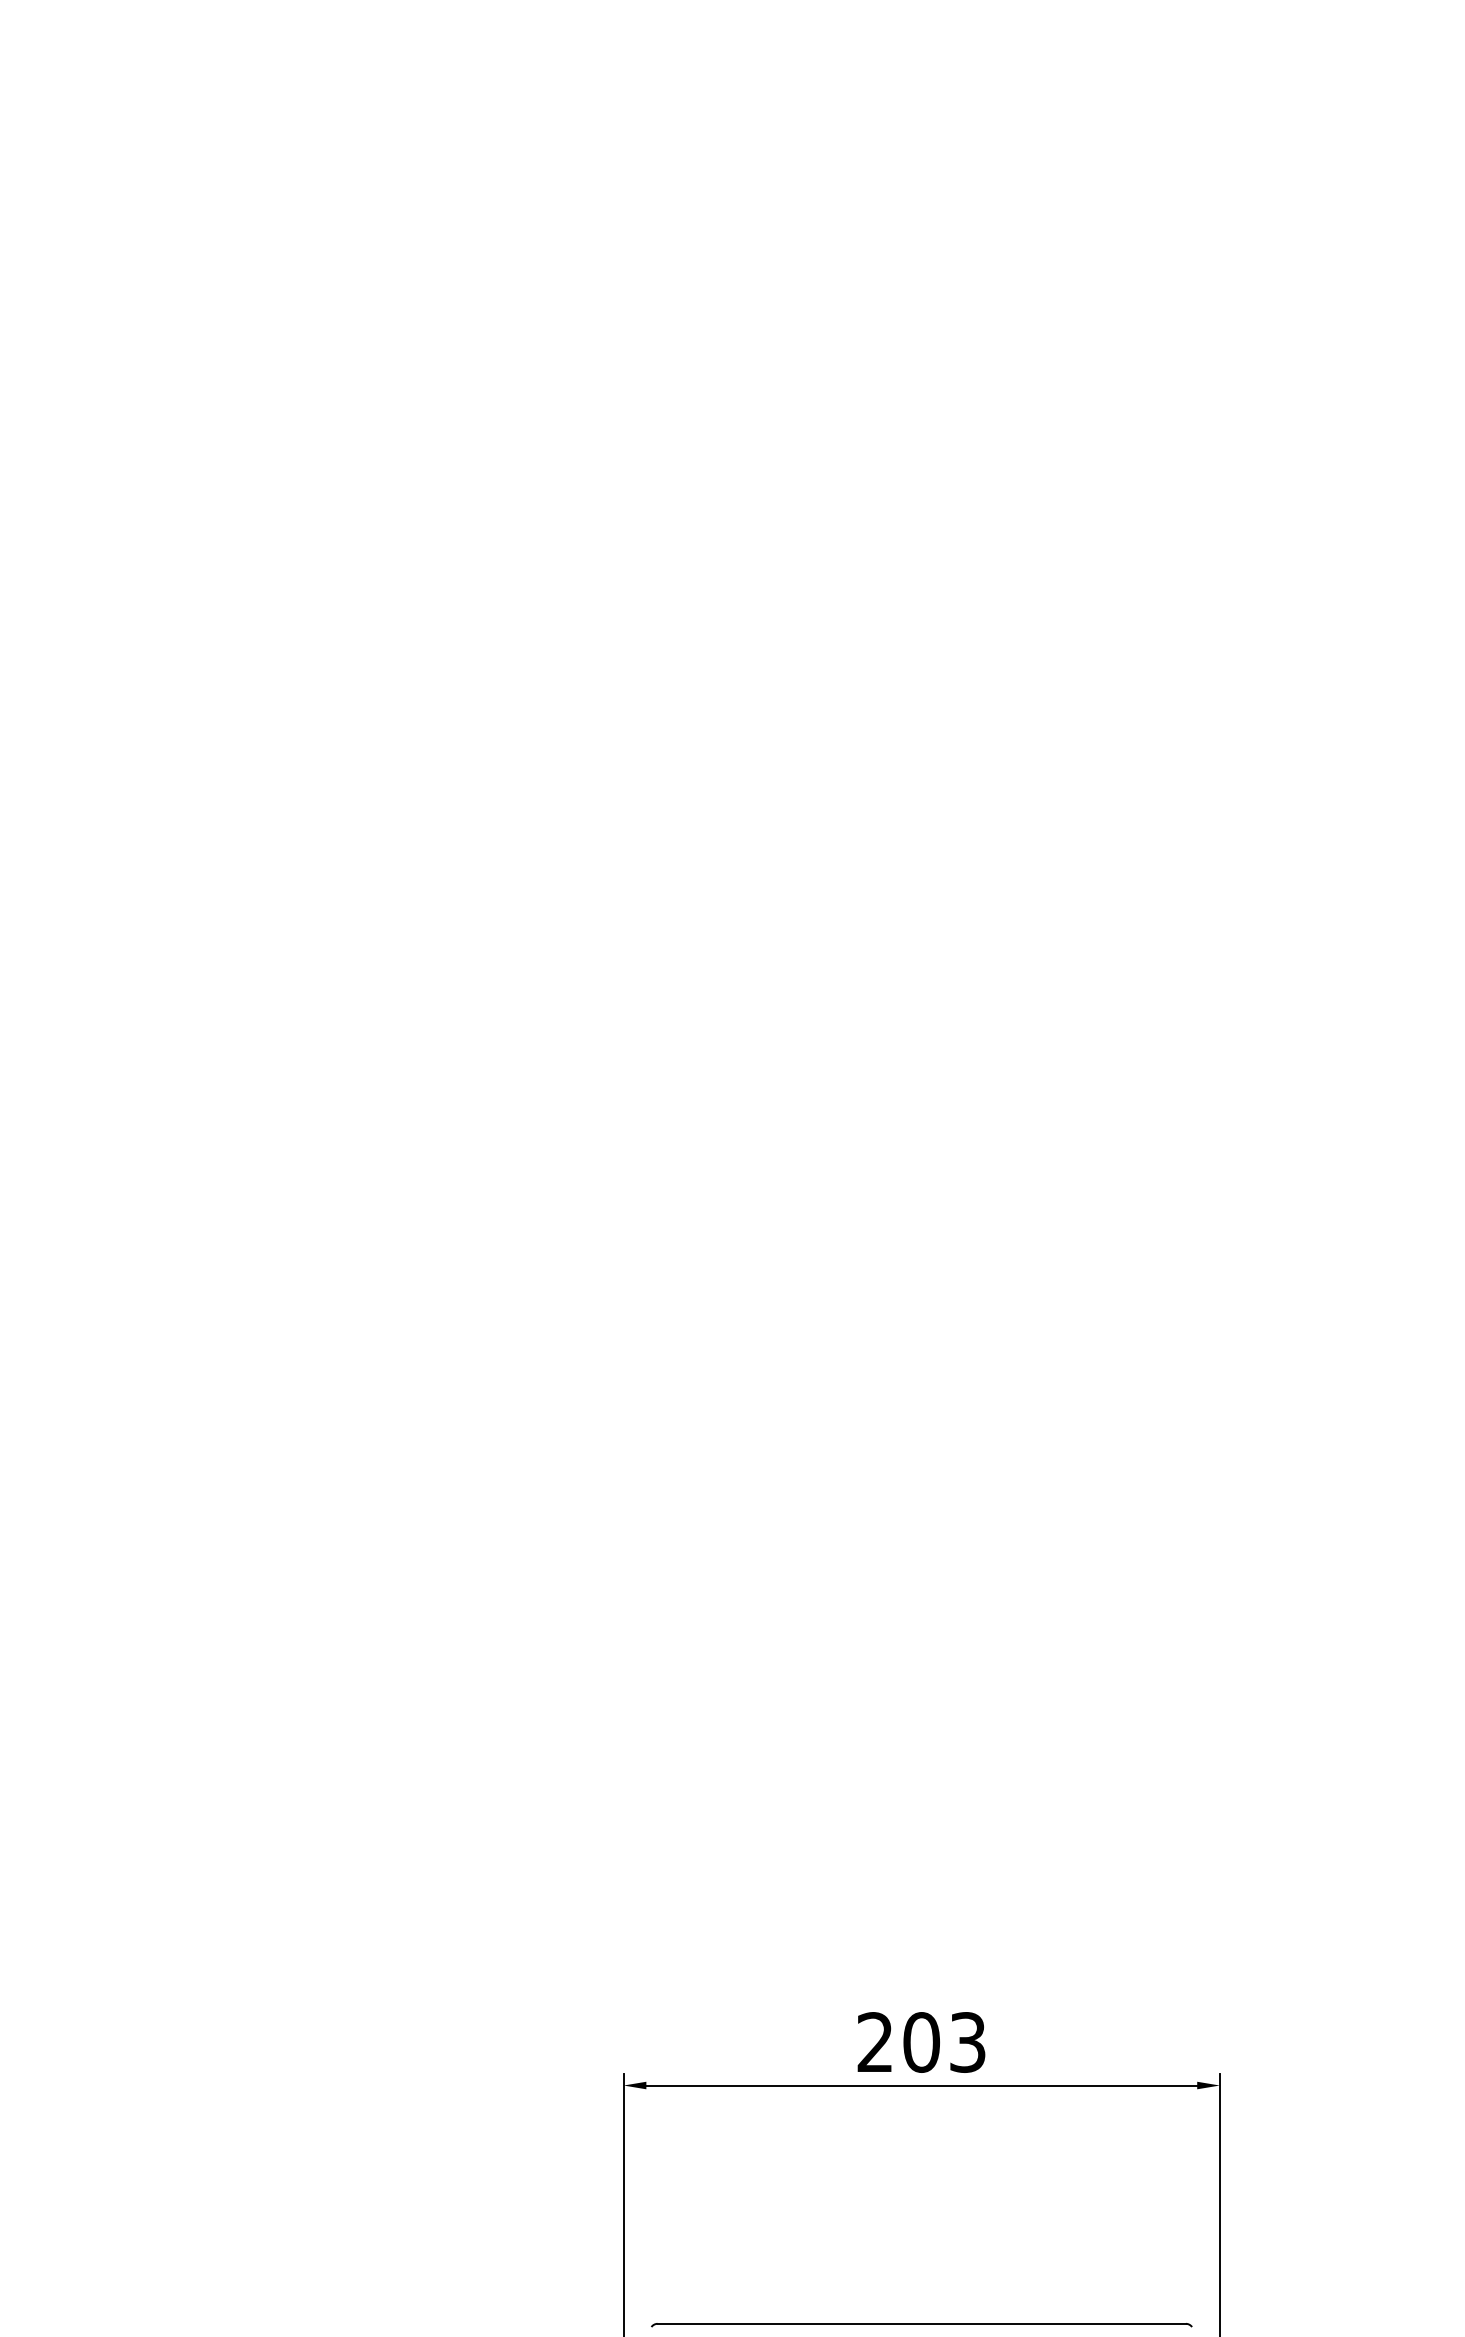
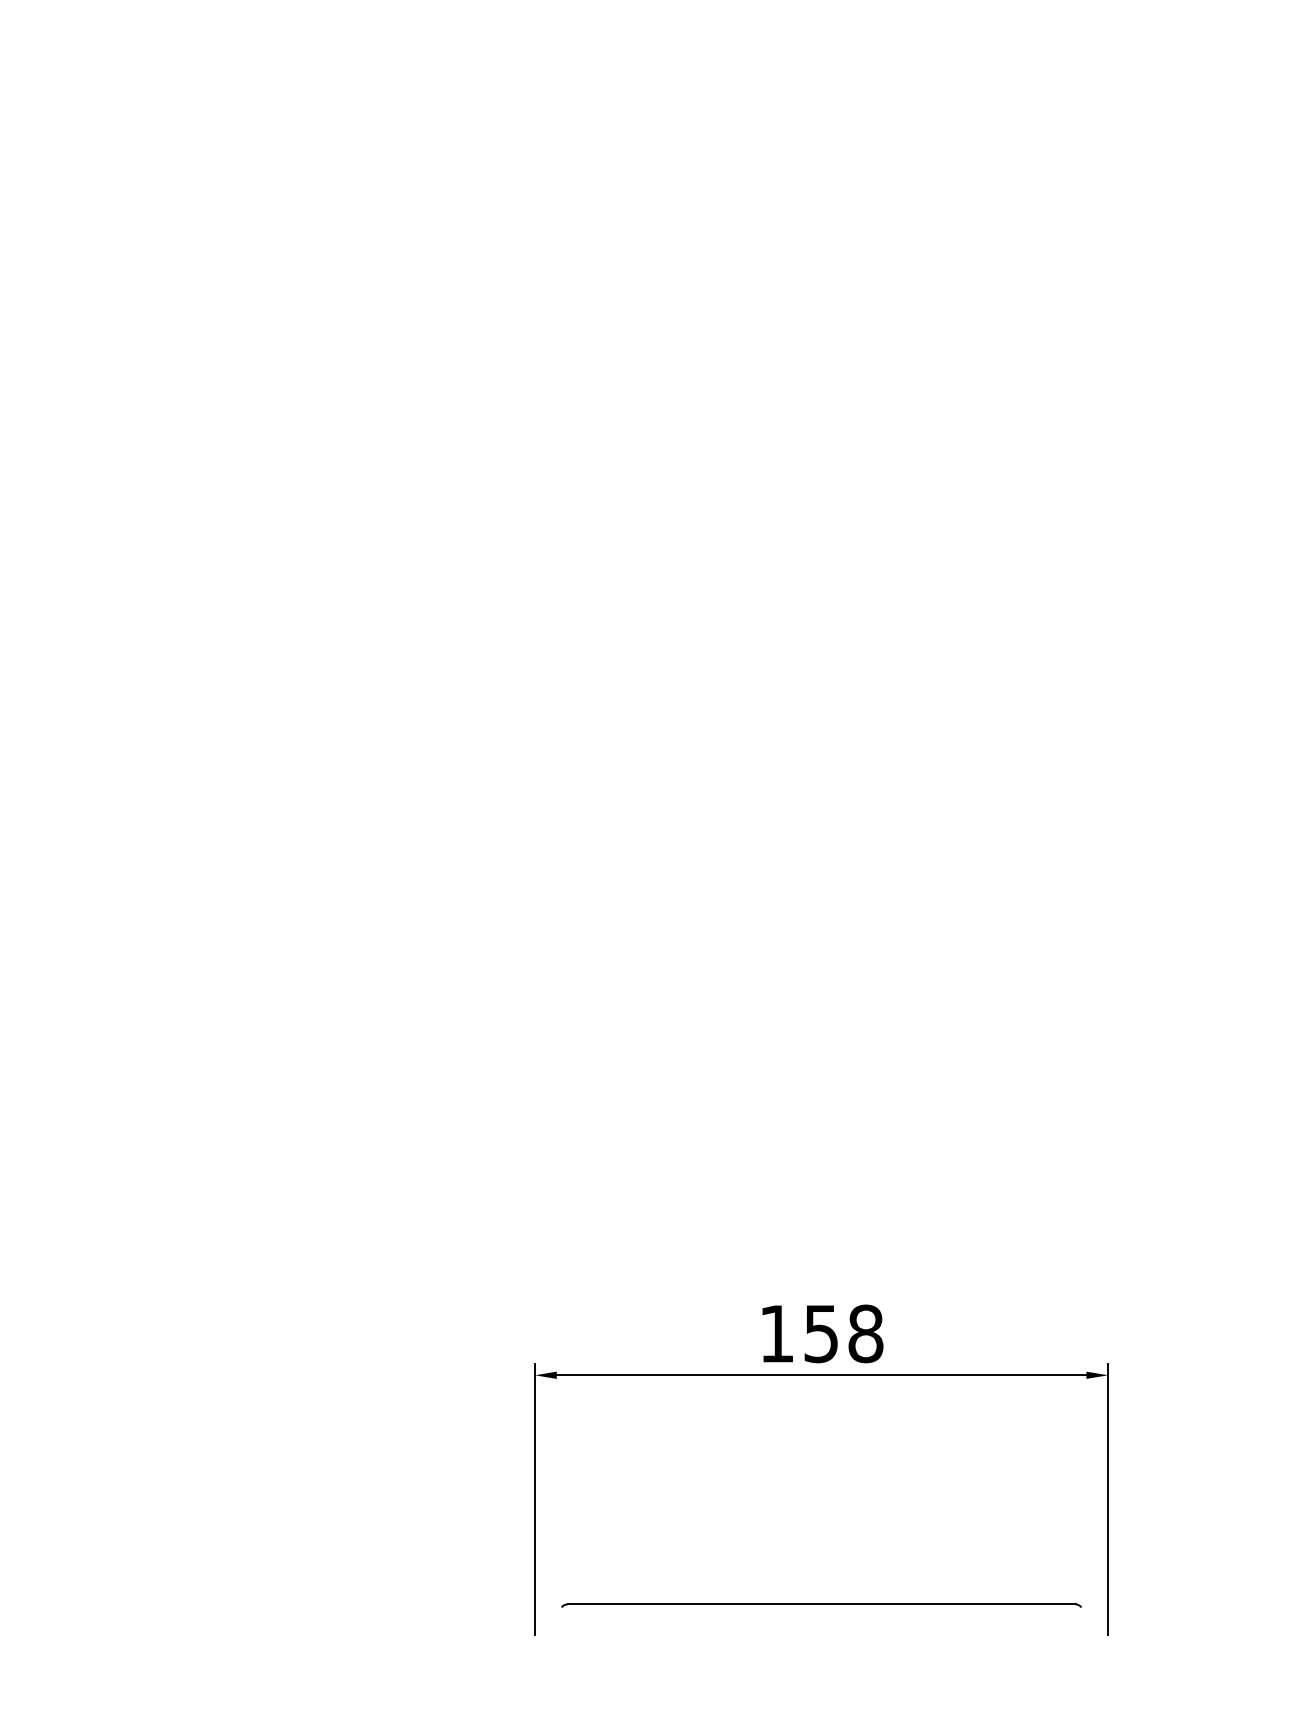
text: (921, 2042) -> (821, 1333), 203 -> 158

